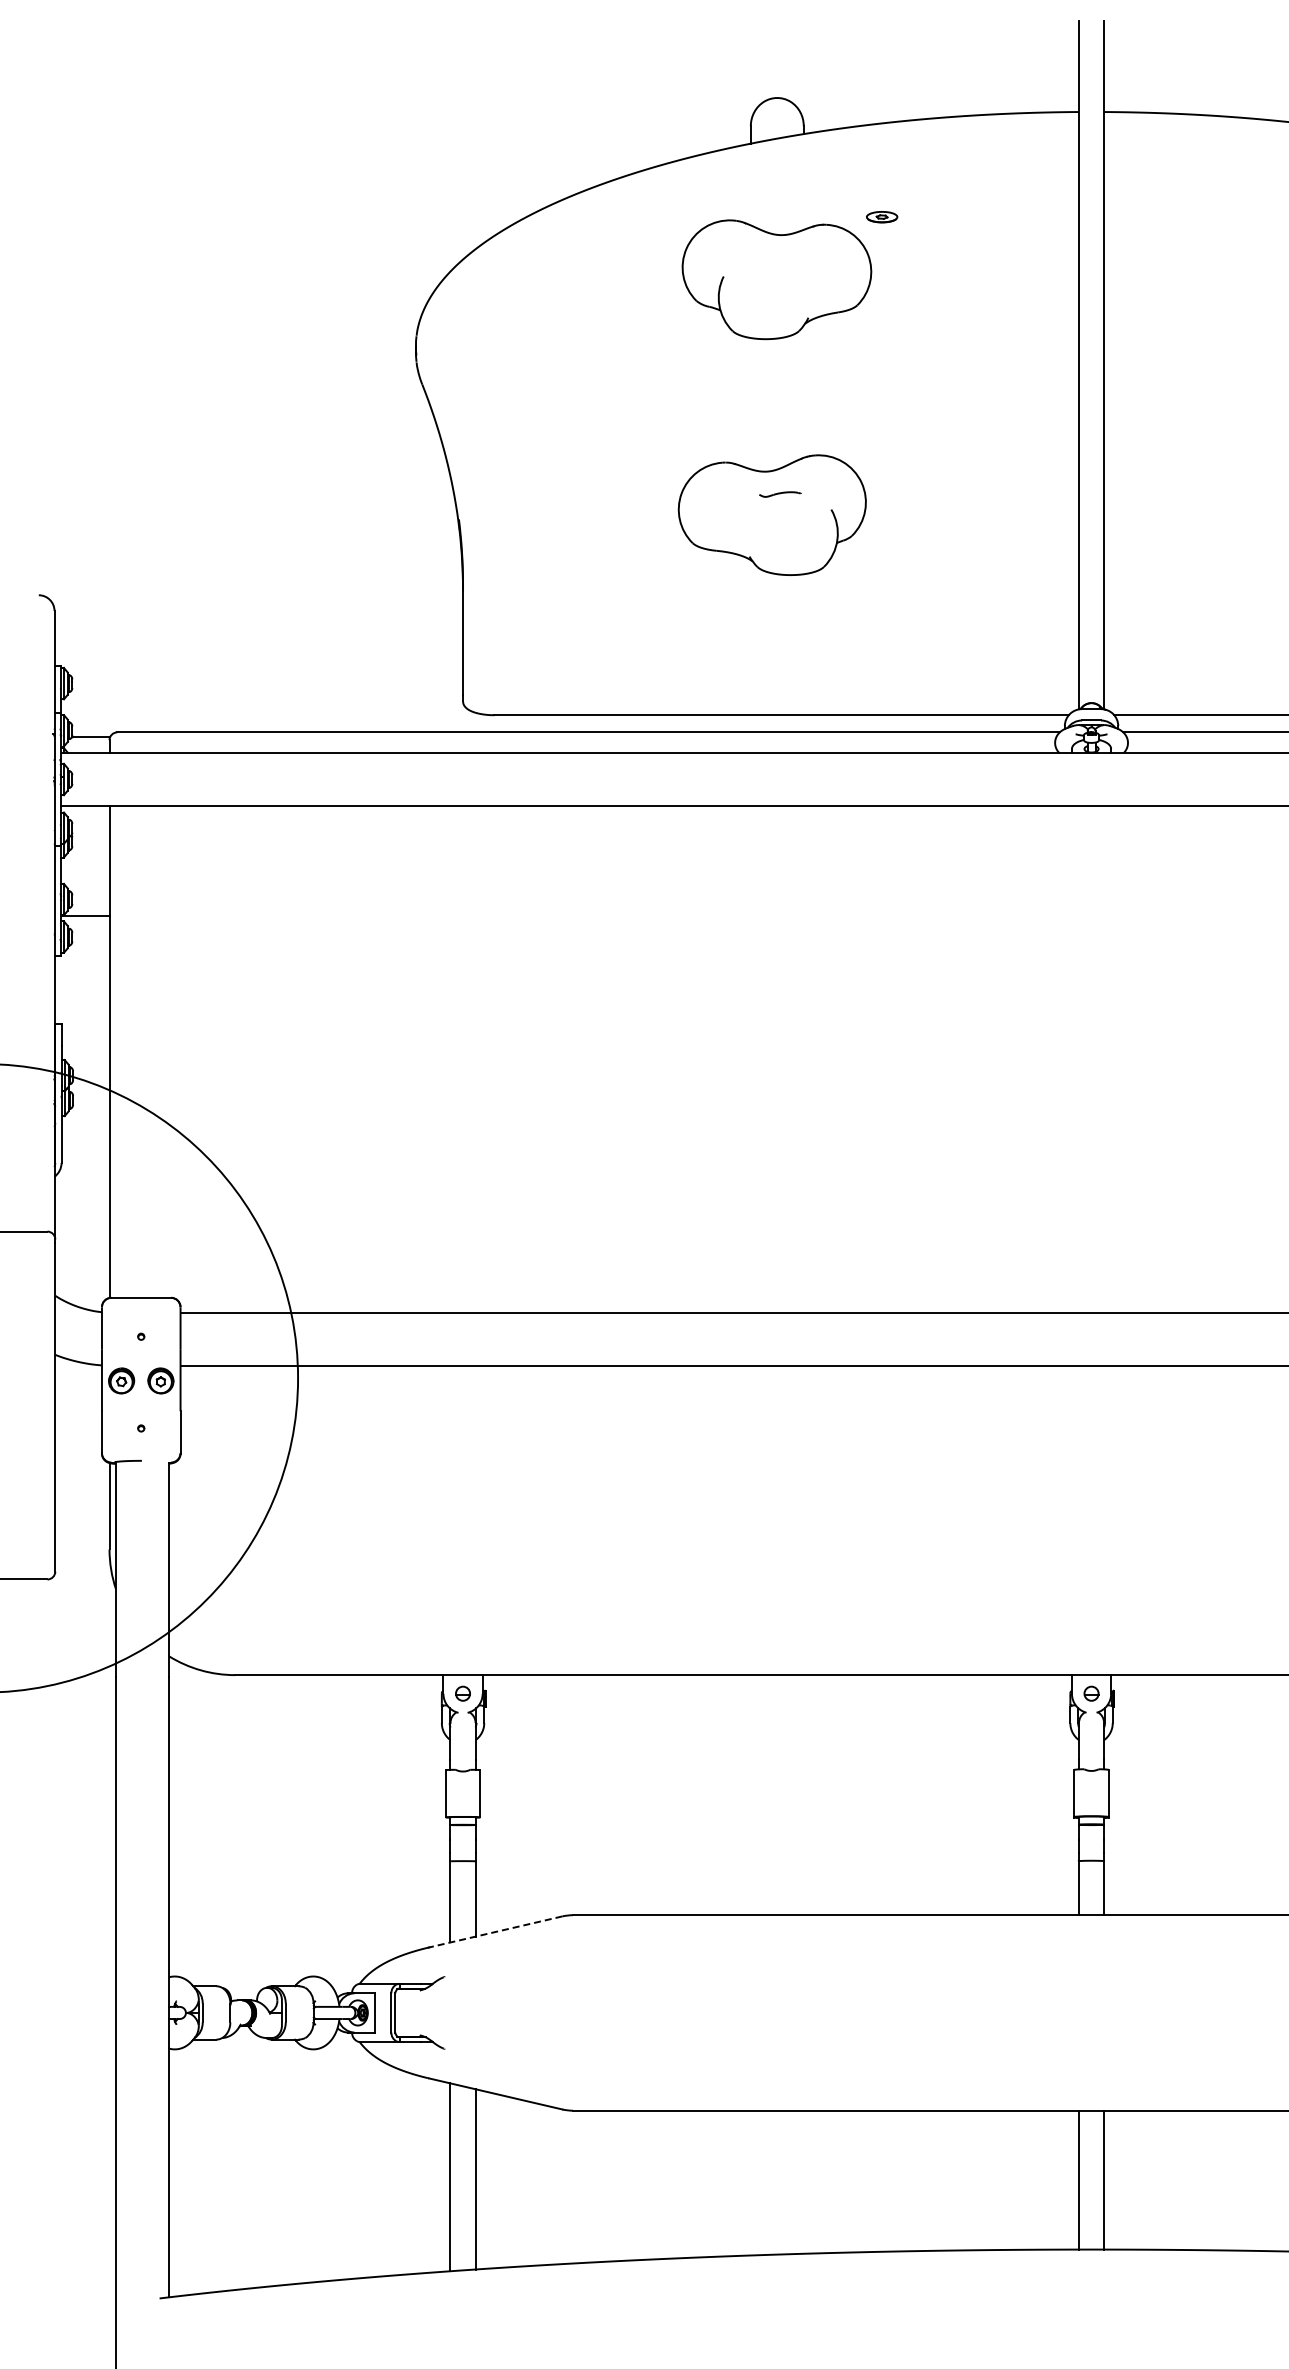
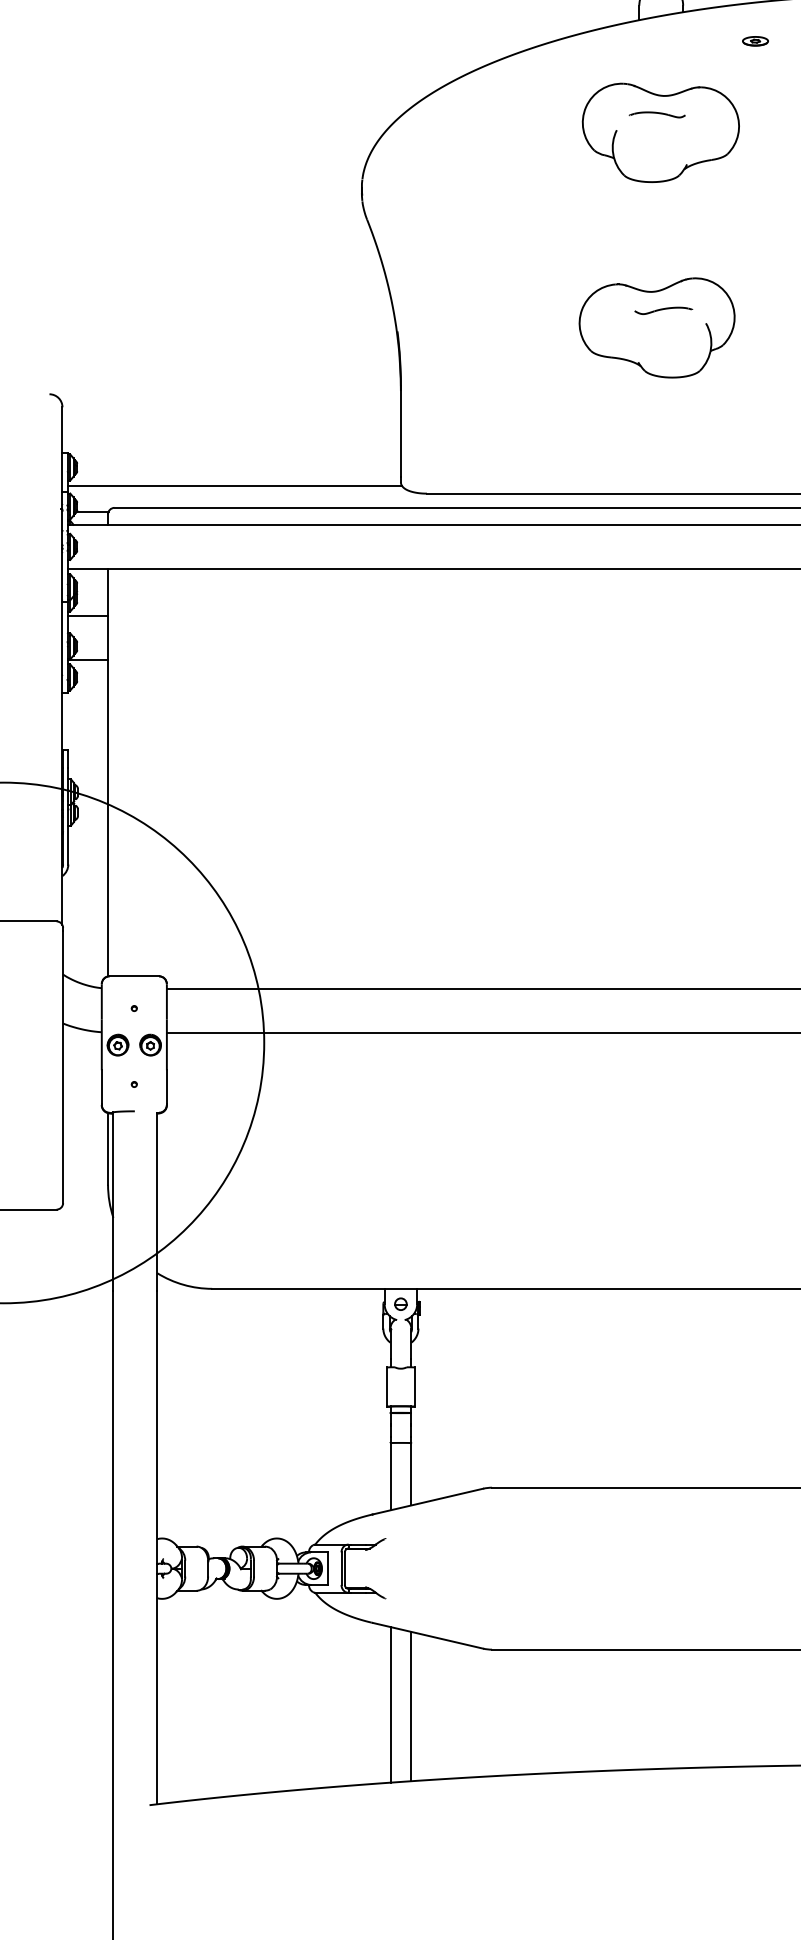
part: (882, 217) -> (755, 41), moved
part: (772, 257) -> (657, 114), added
part: (780, 494) -> (663, 310), size x1.67
line: (262, 705) -> (234, 485), added
line: (84, 863) -> (87, 616), added
line: (495, 1932) -> (427, 1502), dashed -> solid

